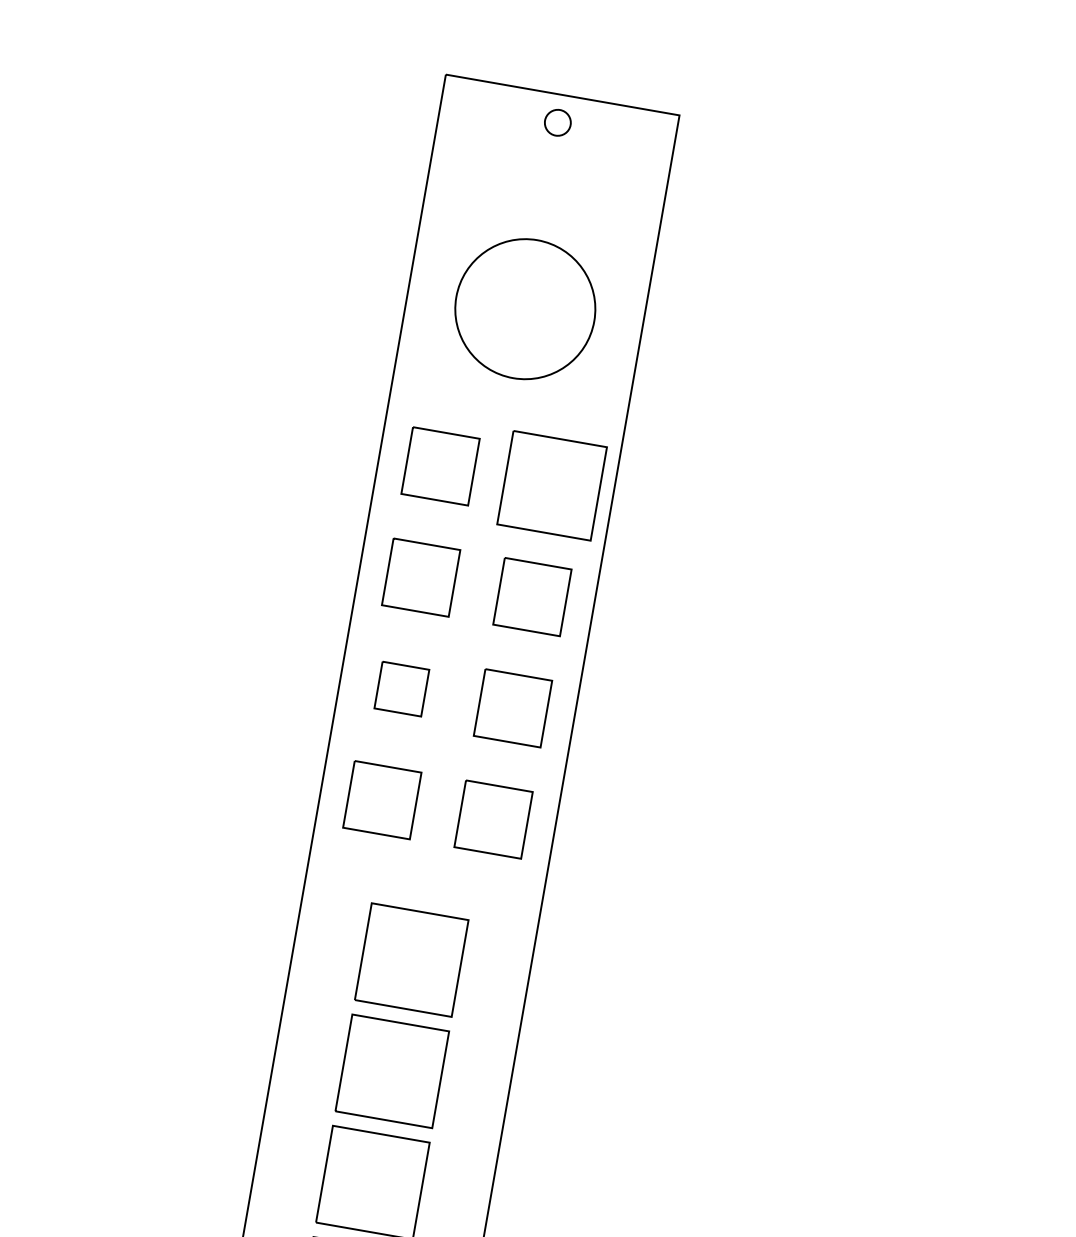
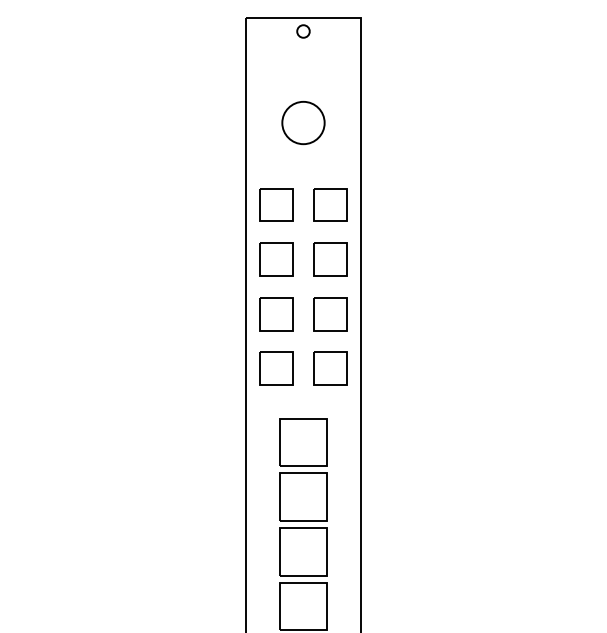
circle: (525, 308) -> (303, 122), size x0.62
part: (551, 484) -> (330, 204), size x0.71
part: (402, 689) -> (276, 314), size x1.43

